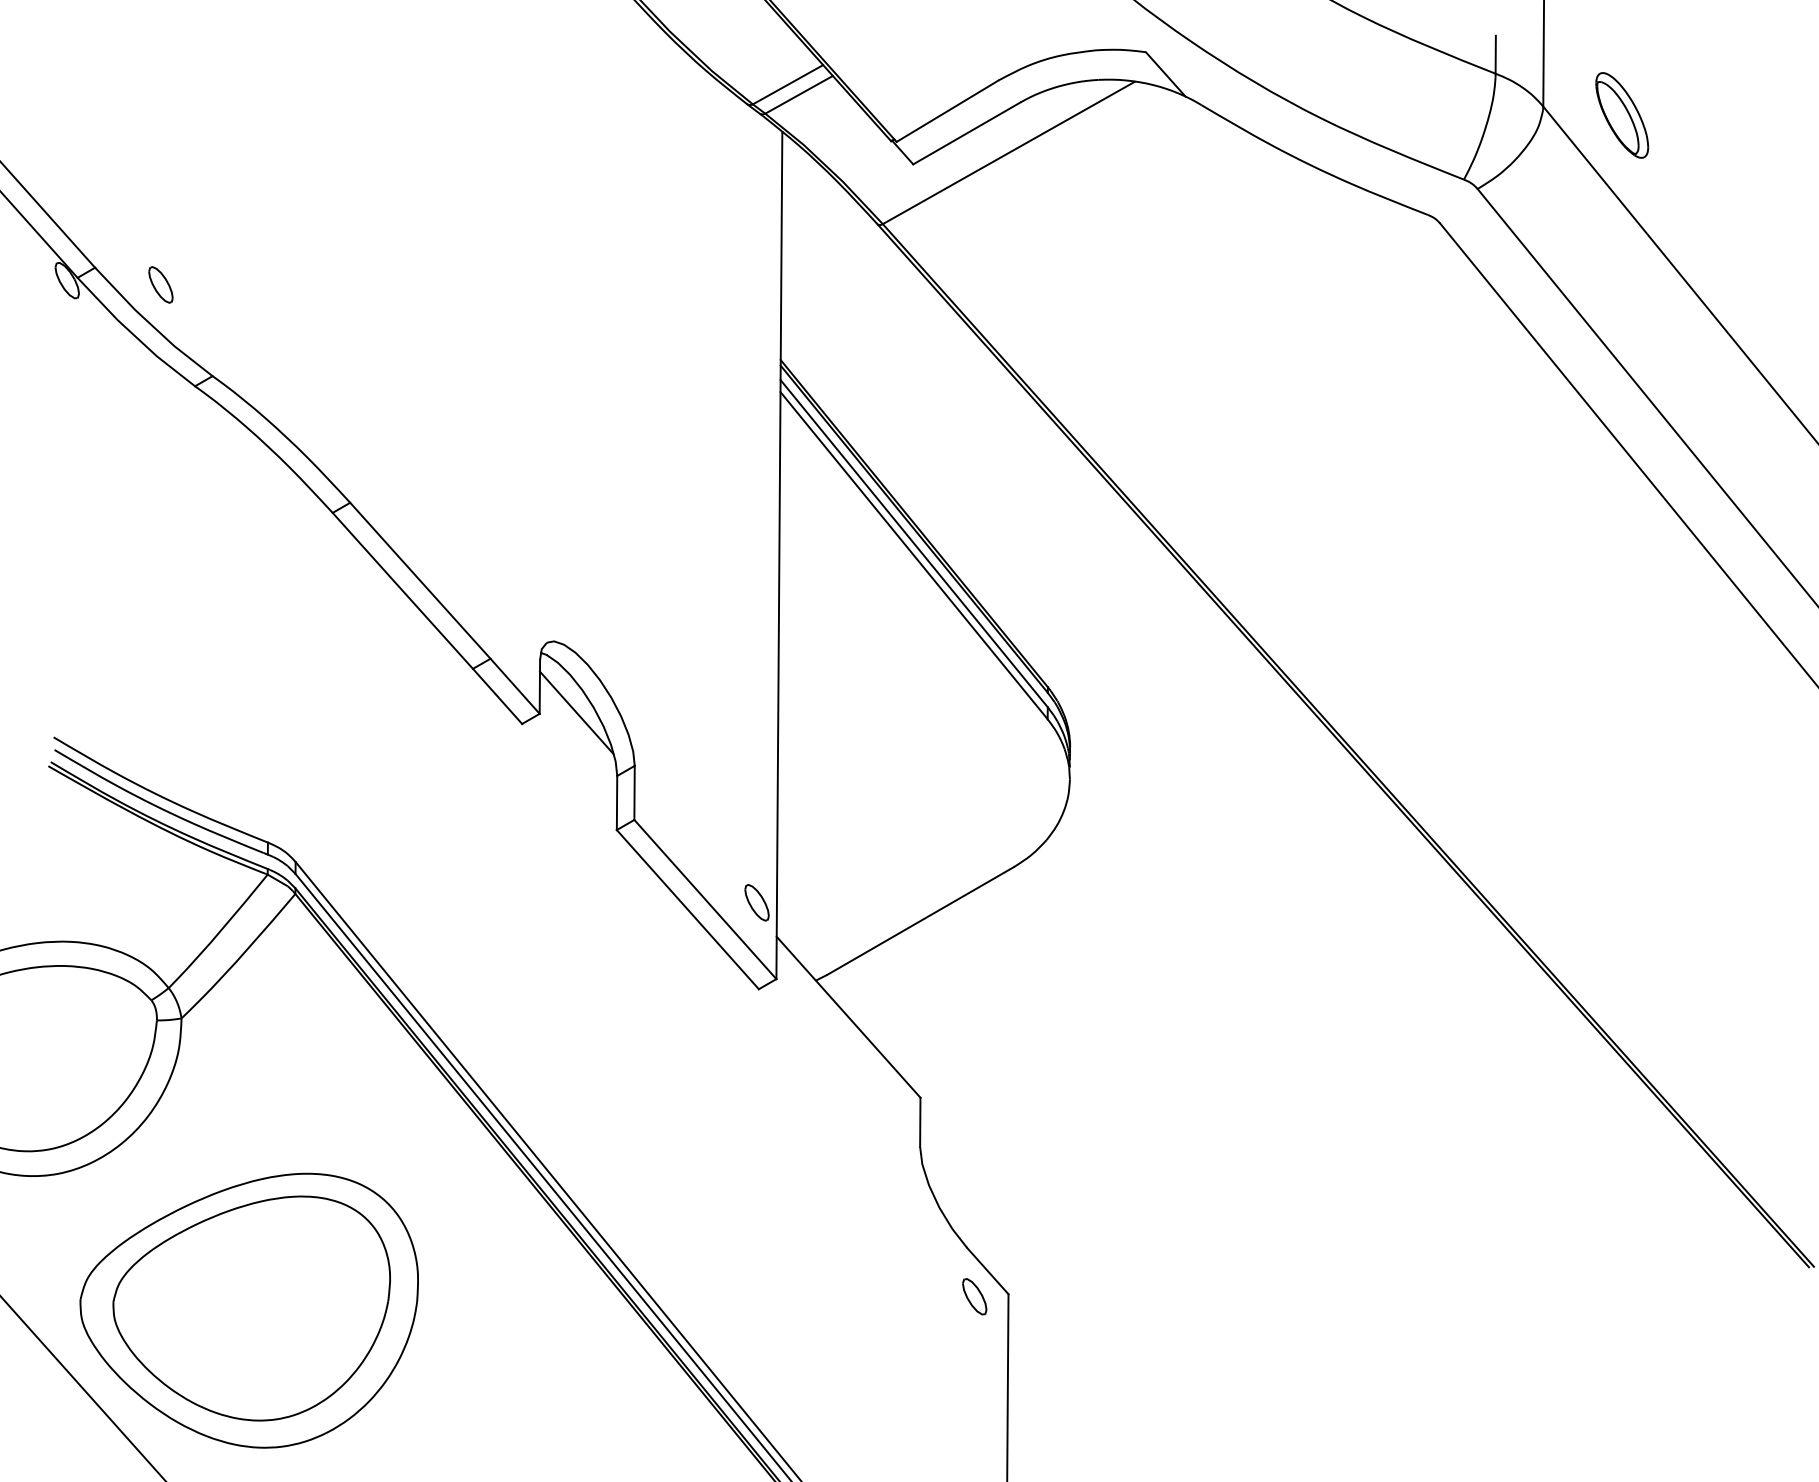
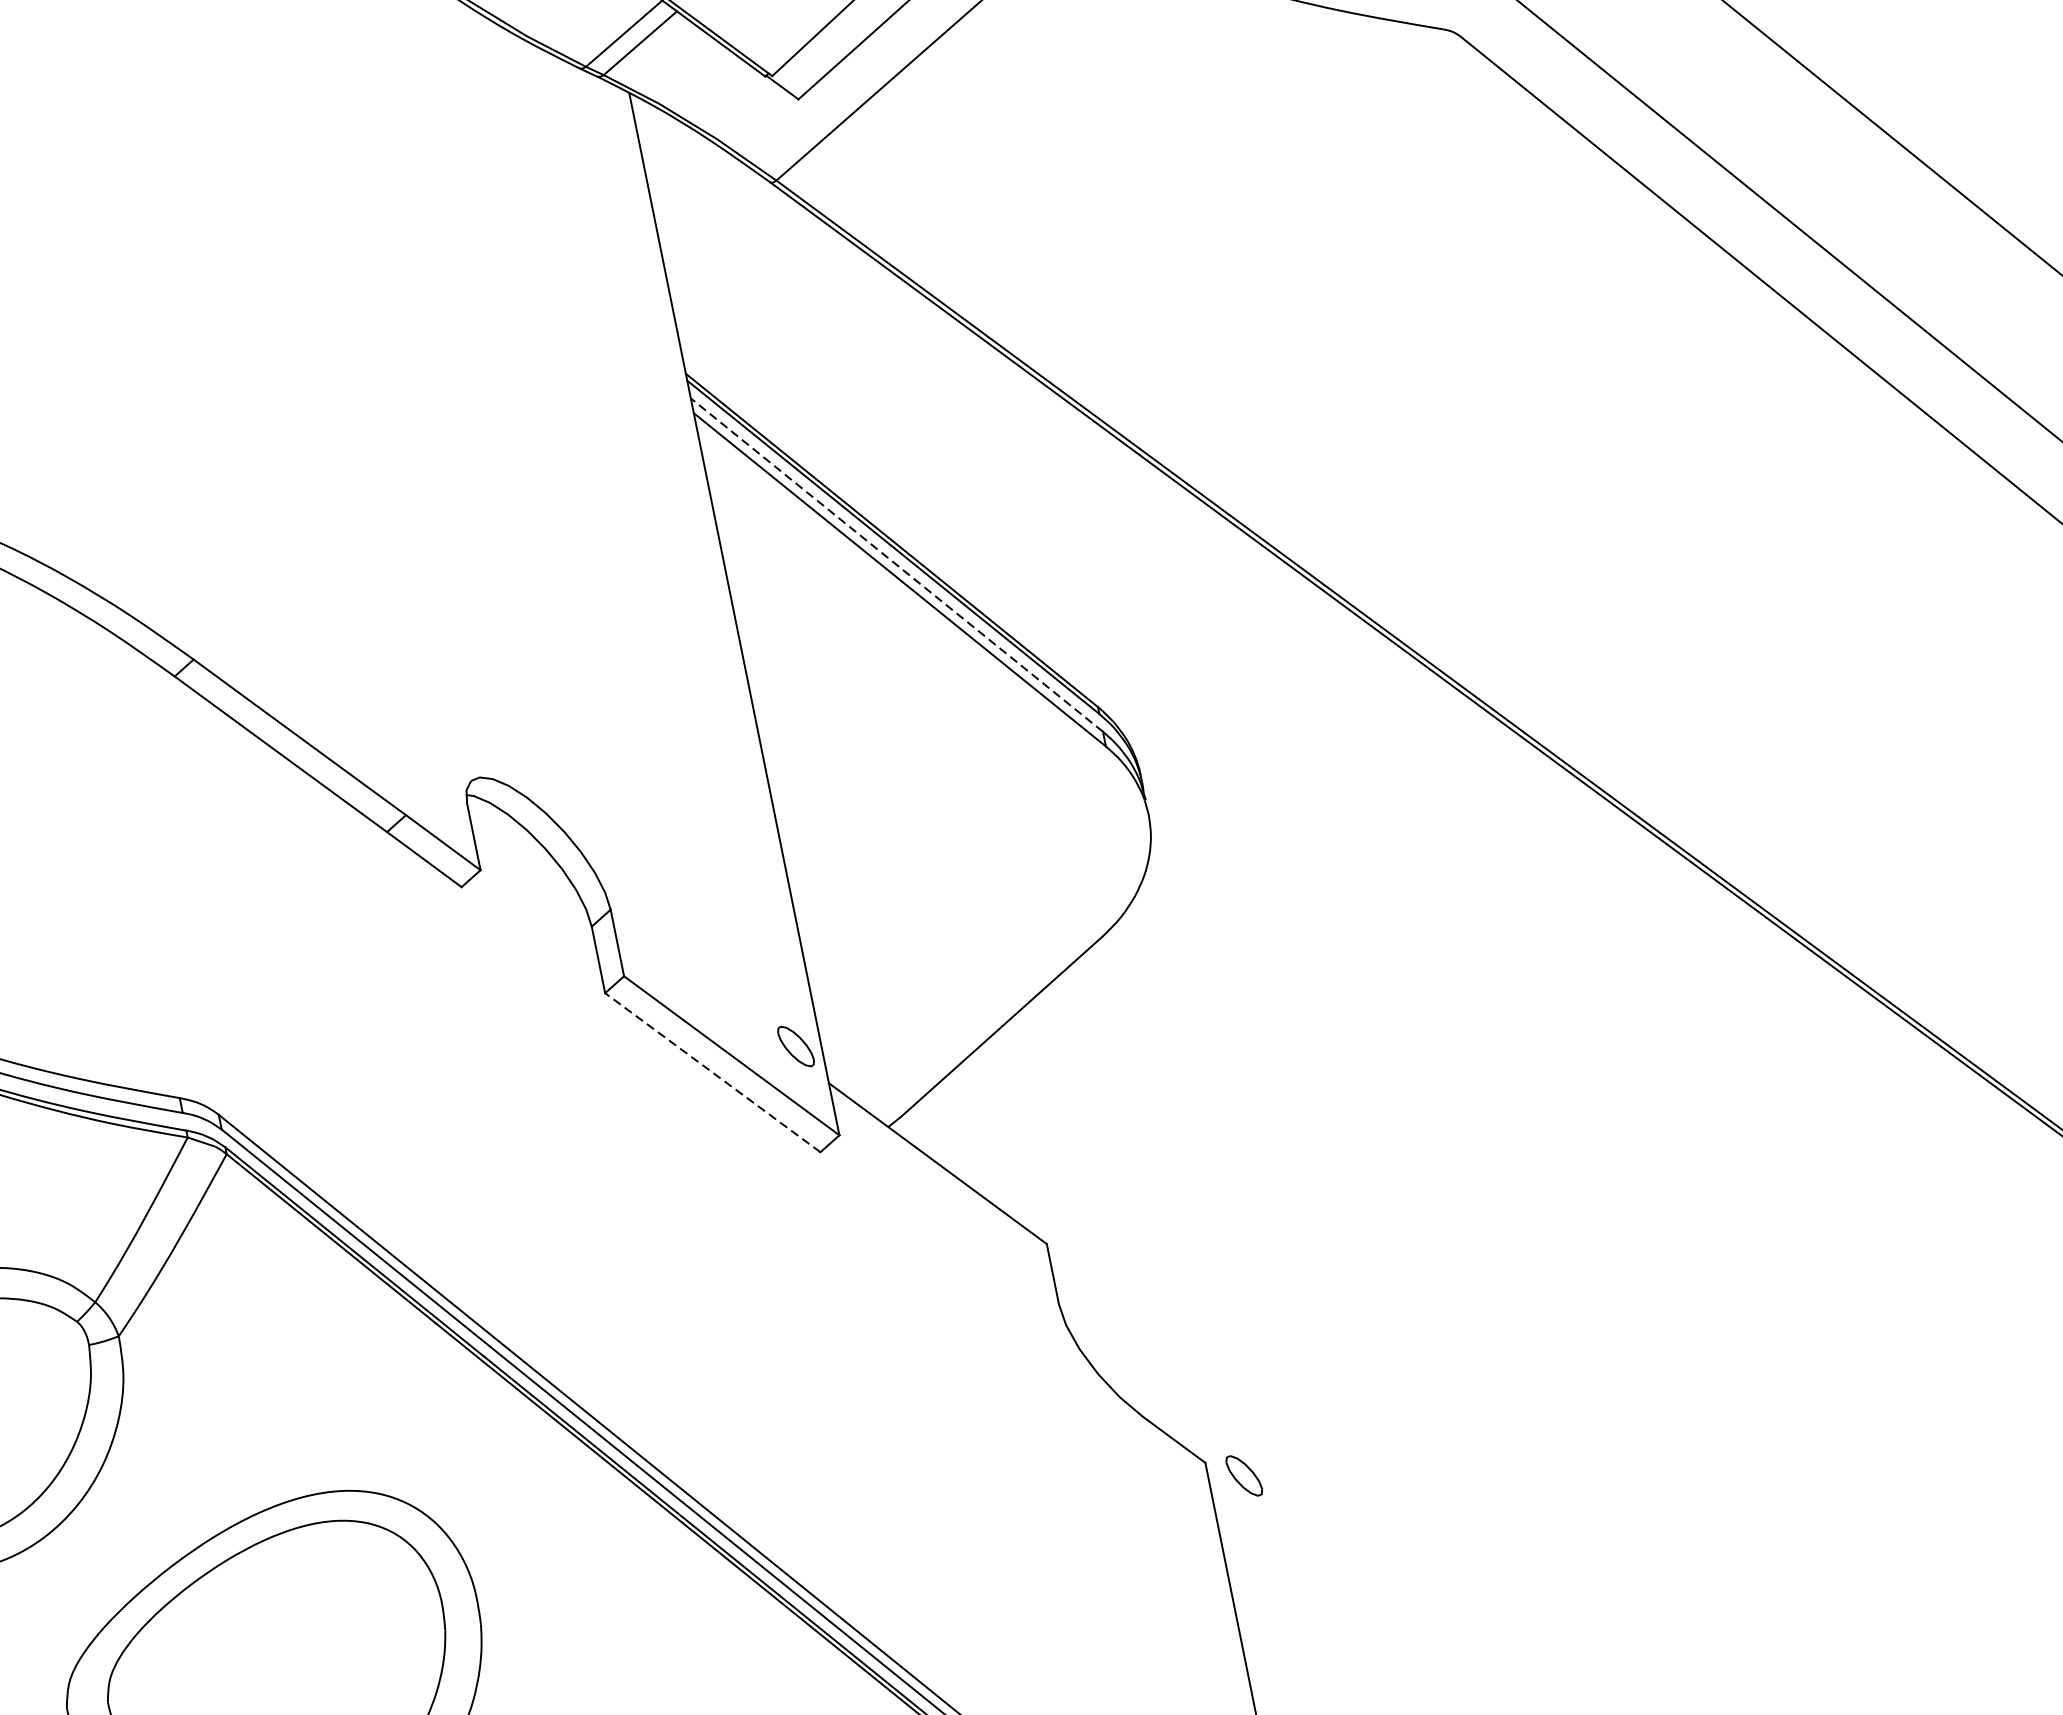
line: (913, 543) -> (896, 565), solid -> dashed
line: (576, 712) -> (525, 859), removed
line: (687, 909) -> (712, 1072), solid -> dashed
part: (974, 1296) -> (1243, 1475), moved

